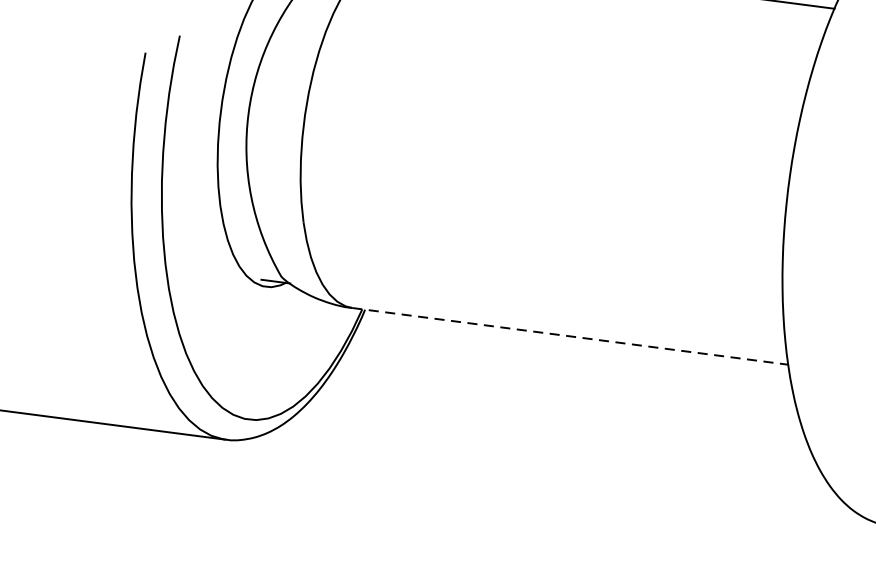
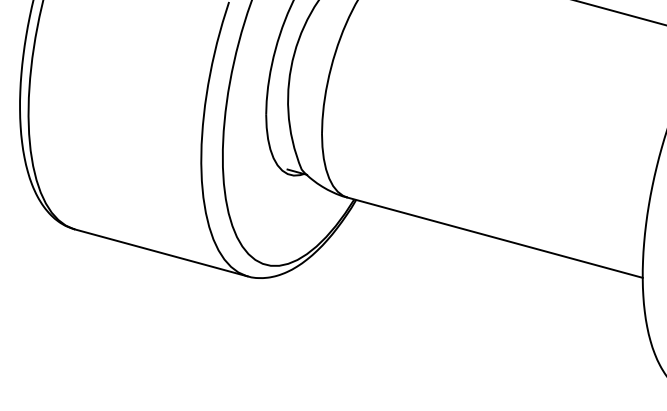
line: (570, 335) -> (495, 237), dashed -> solid

